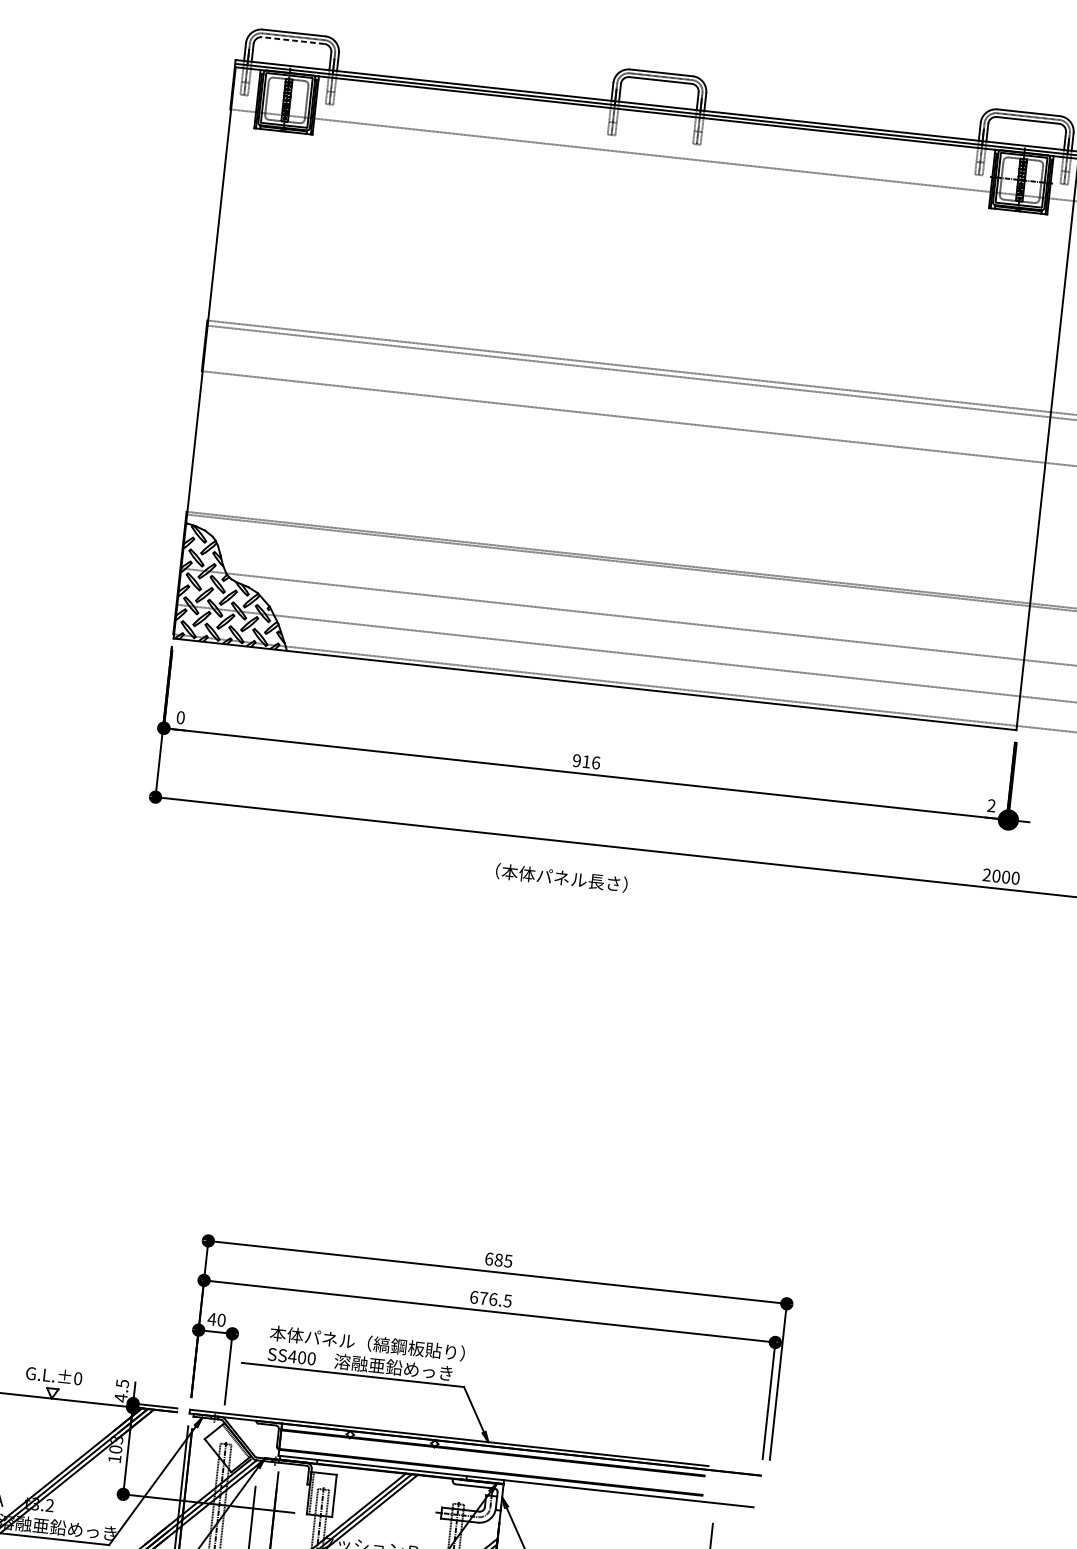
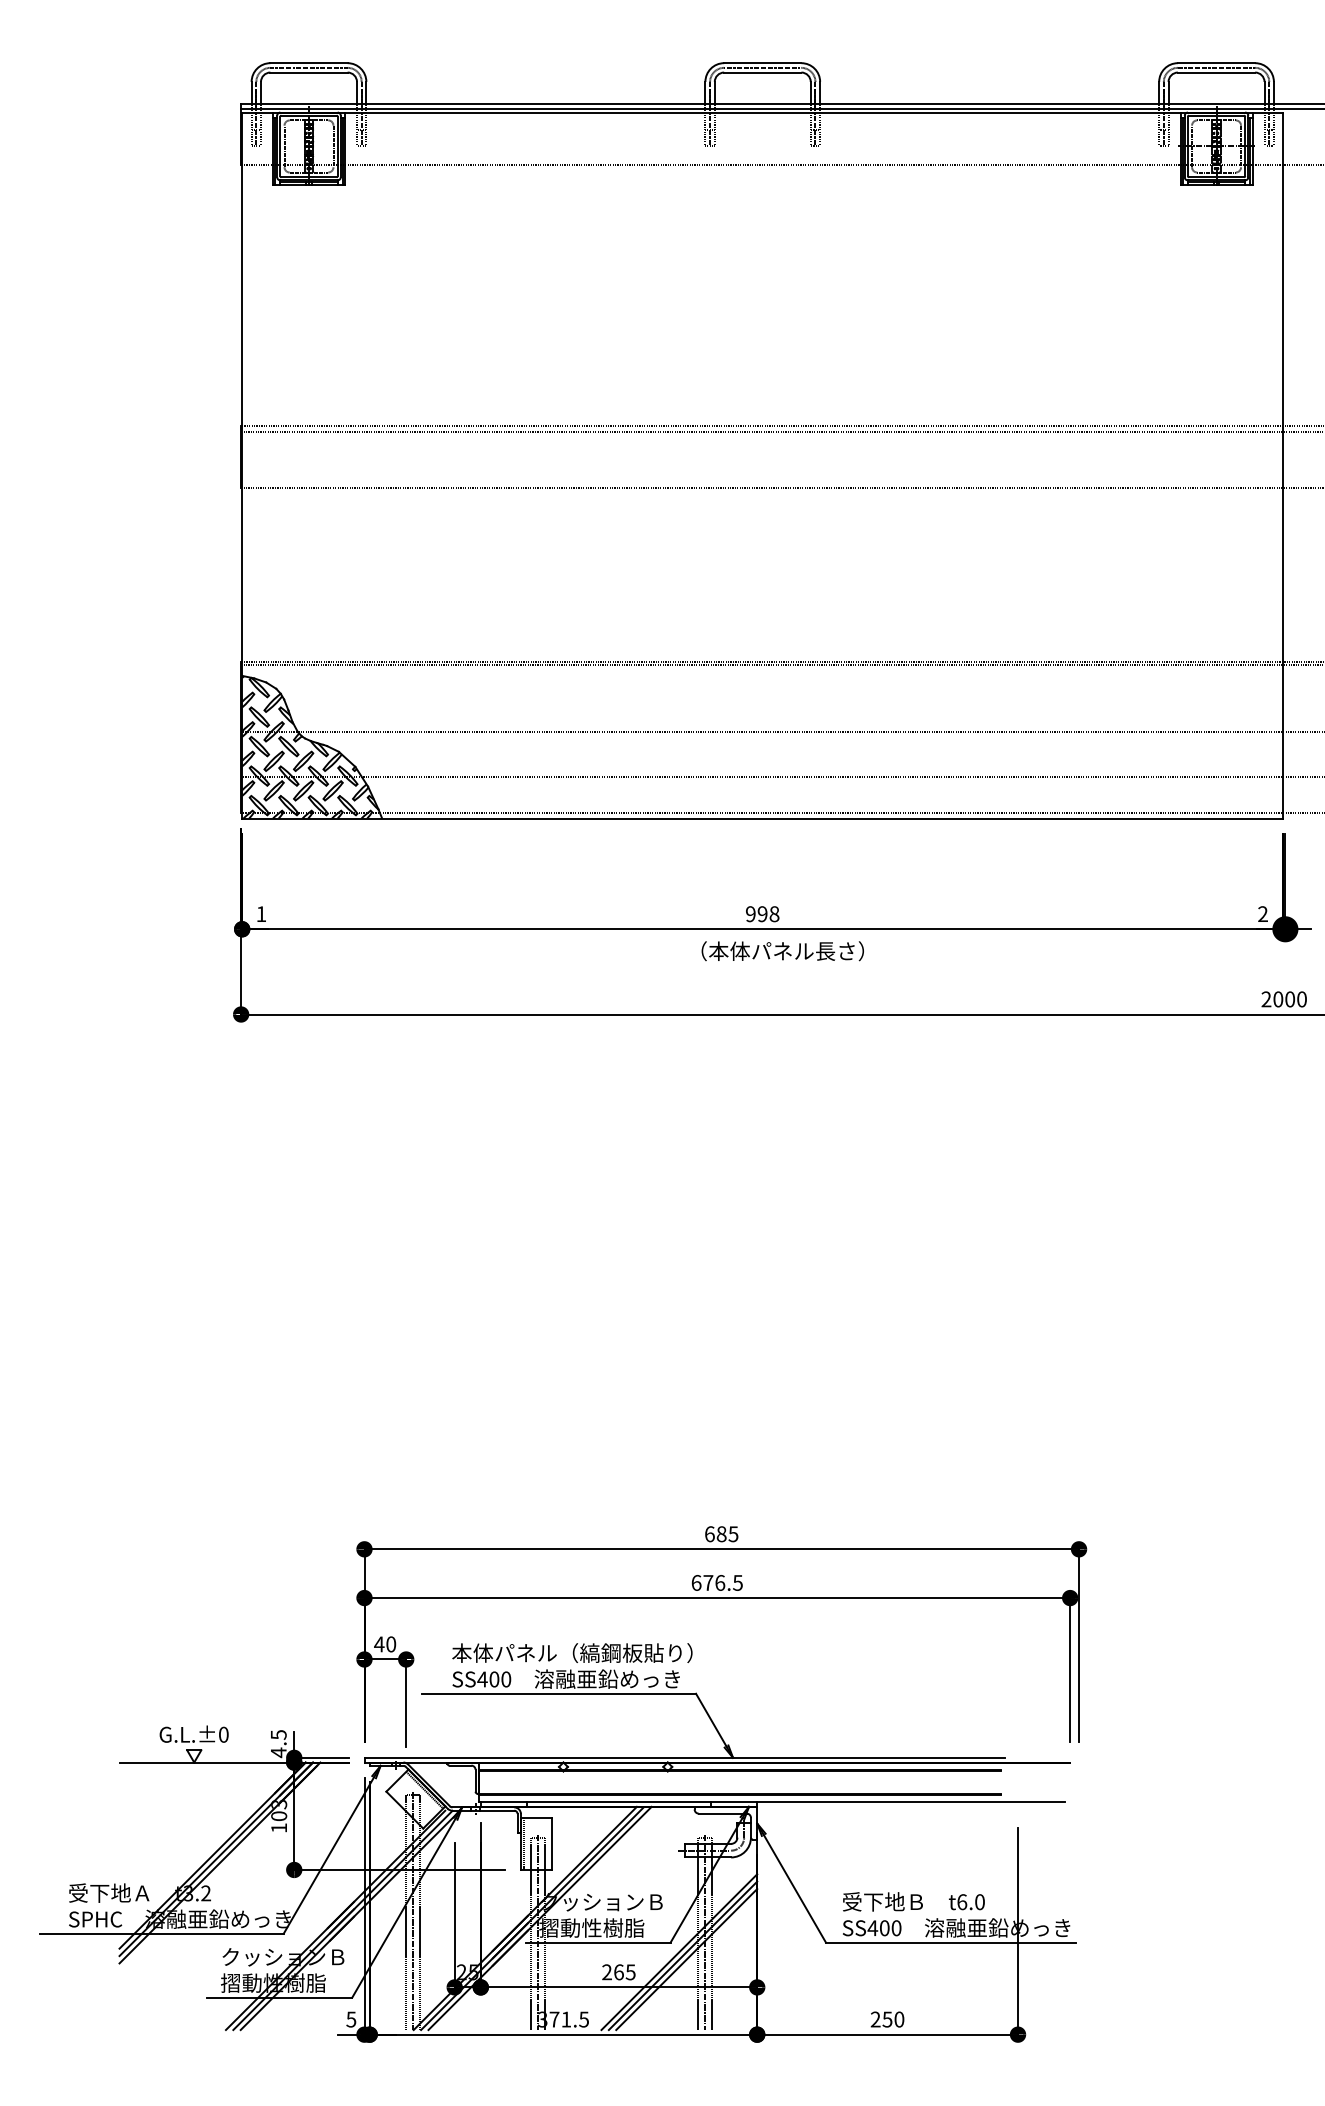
line: (293, 40) -> (309, 72), dashed -> solid
text: (180, 717) -> (261, 914), 0 -> 1
text: (591, 762) -> (768, 914), 916 -> 998
text: (561, 878) -> (782, 951), moved

